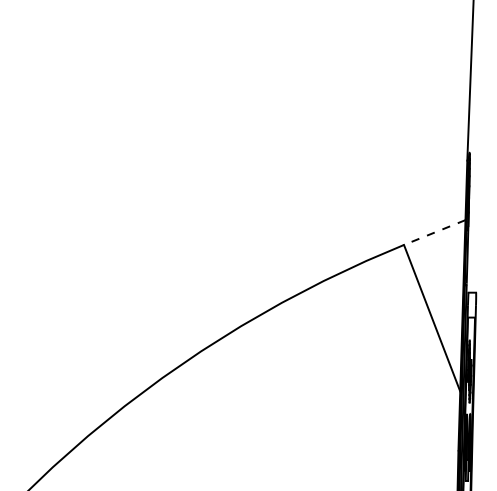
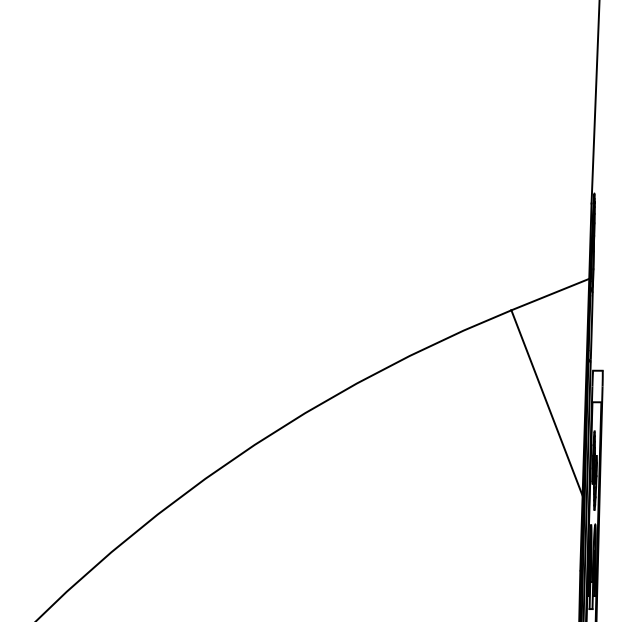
line: (434, 232) -> (550, 294), dashed -> solid

